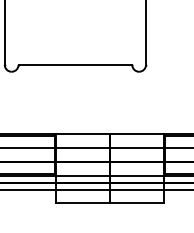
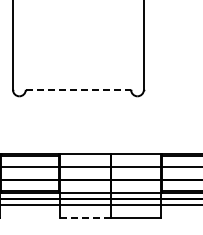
line: (75, 64) -> (78, 89), solid -> dashed
line: (84, 203) -> (86, 218), solid -> dashed

